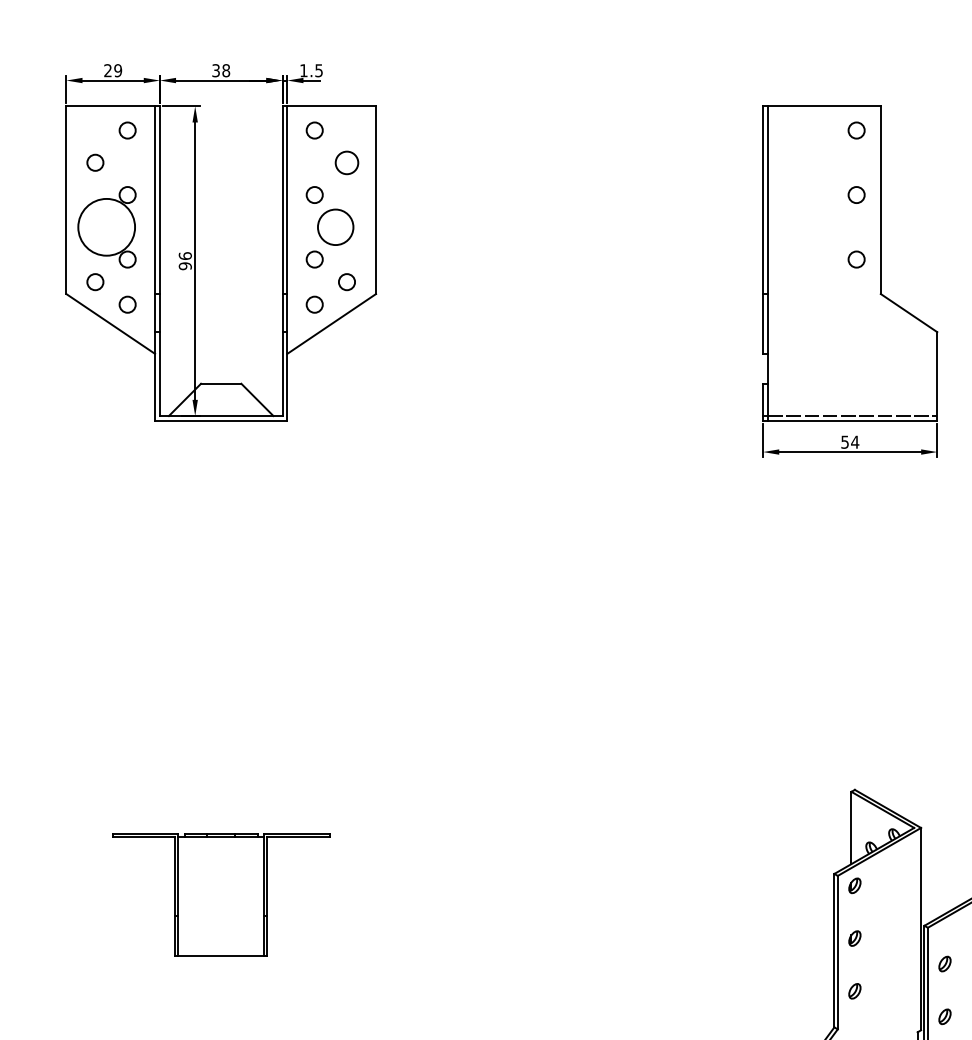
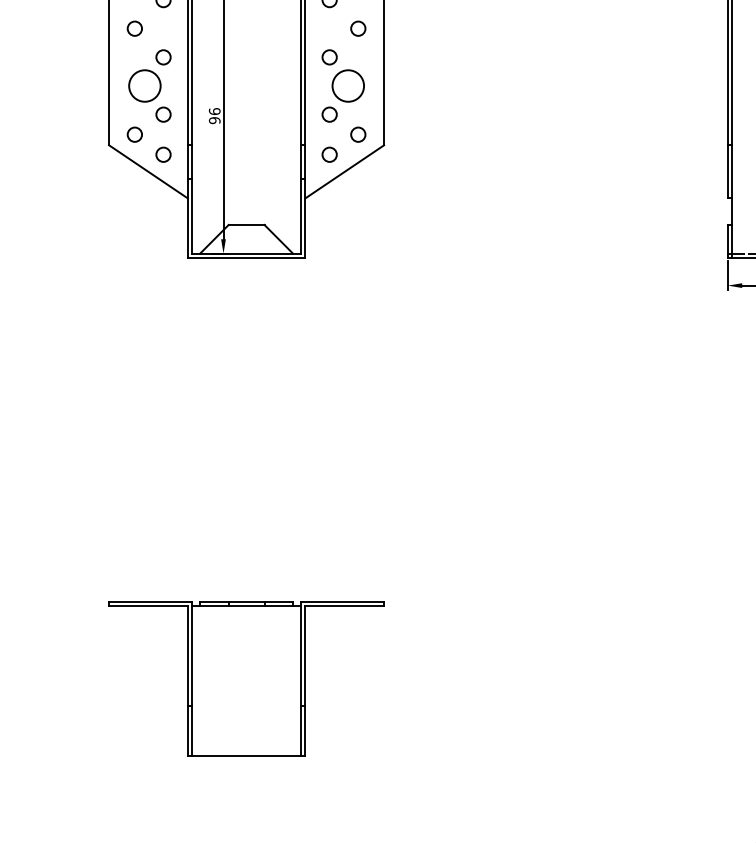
circle: (346, 162) -> (357, 28), size x0.71
circle: (106, 227) -> (144, 86), size x0.62
part: (220, 894) -> (245, 678), size x1.43

